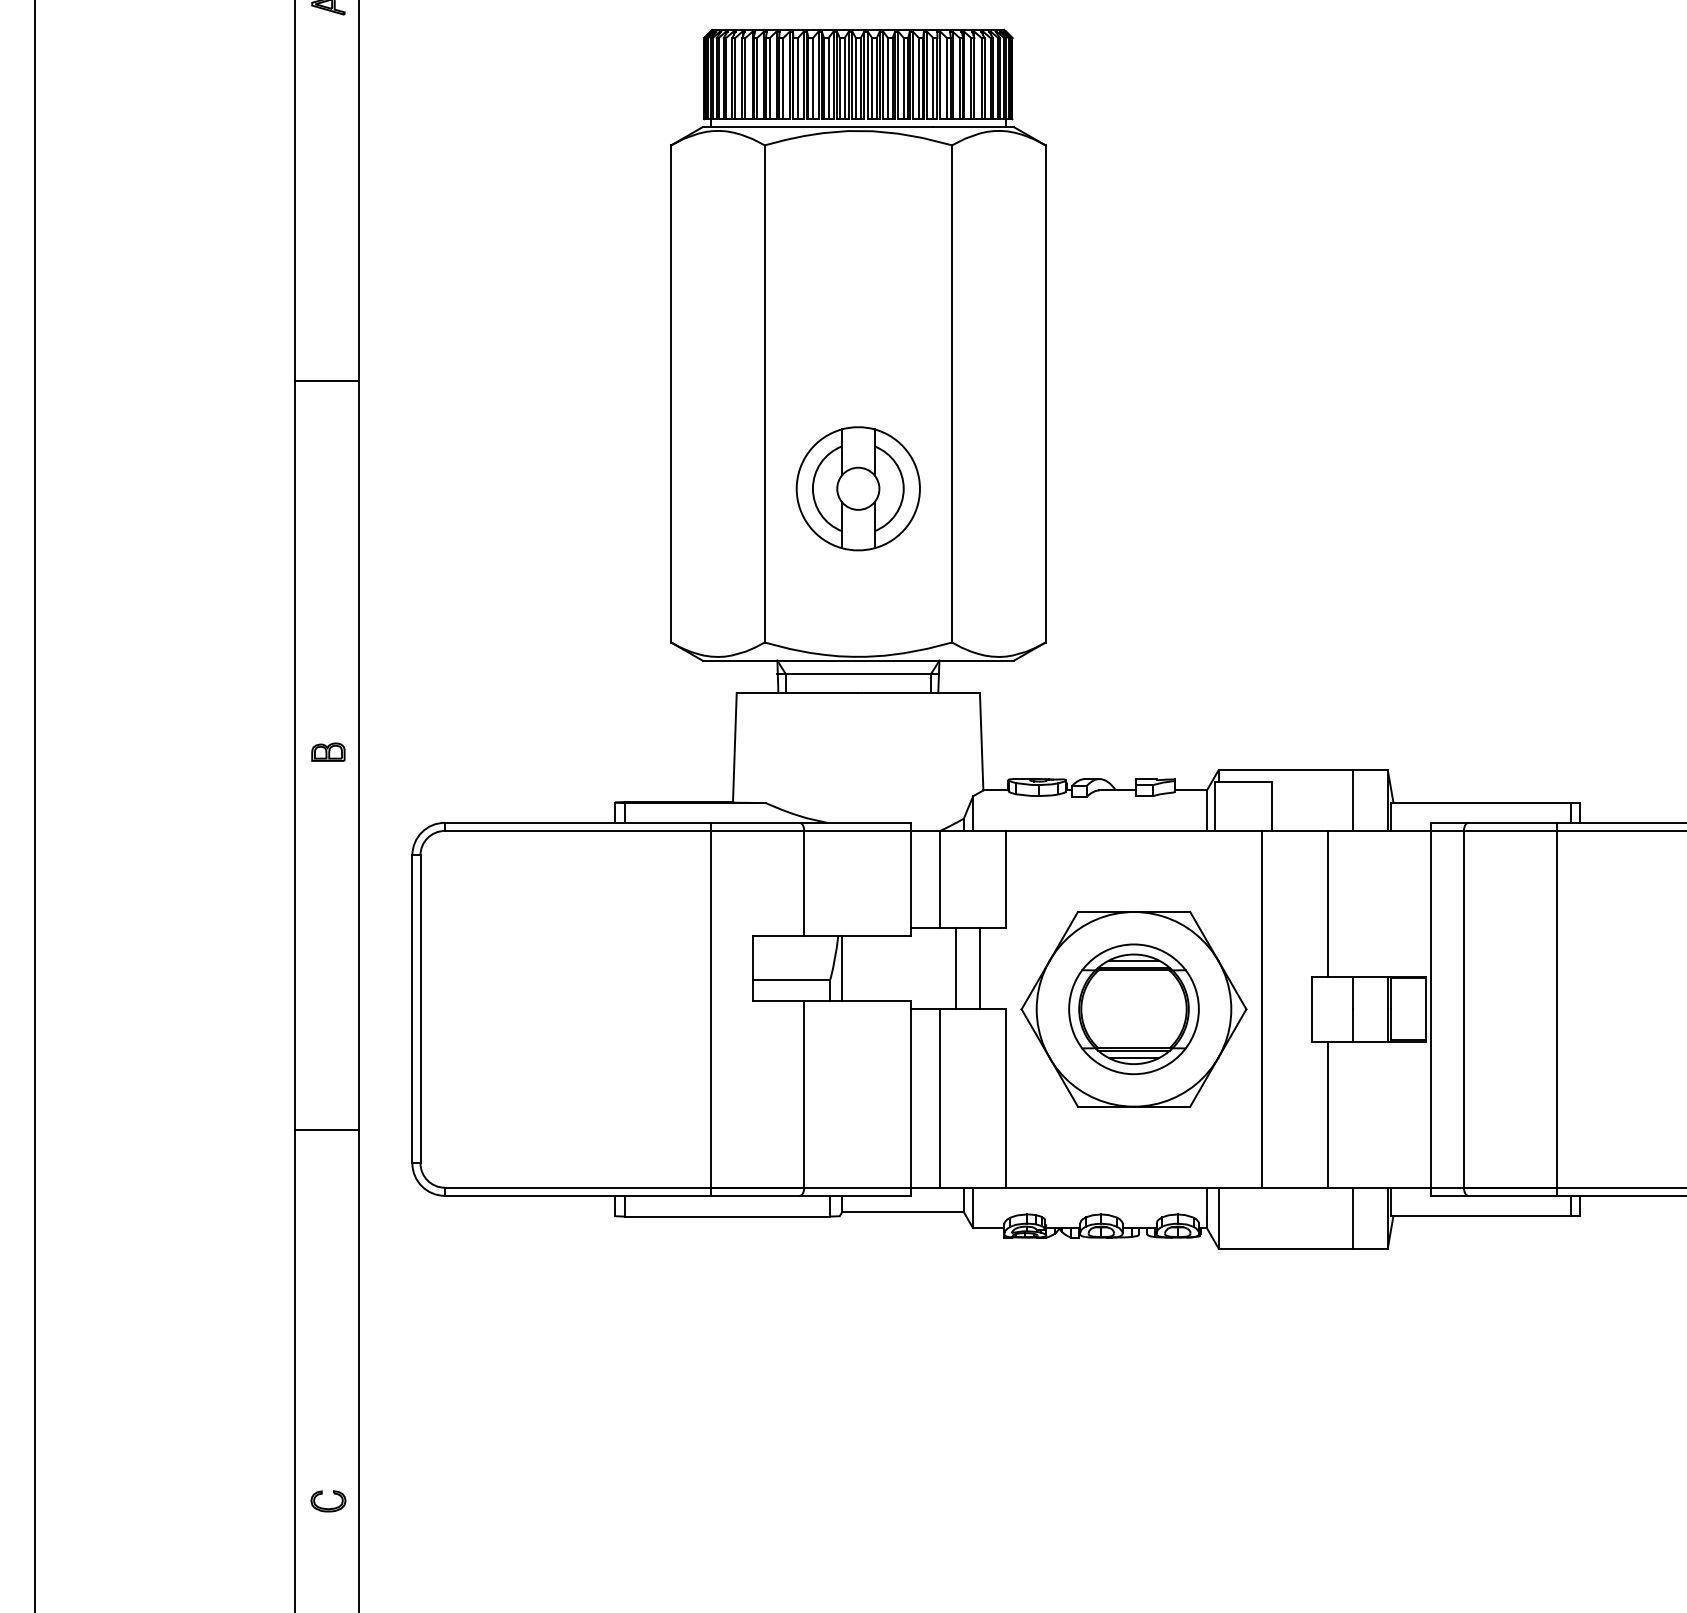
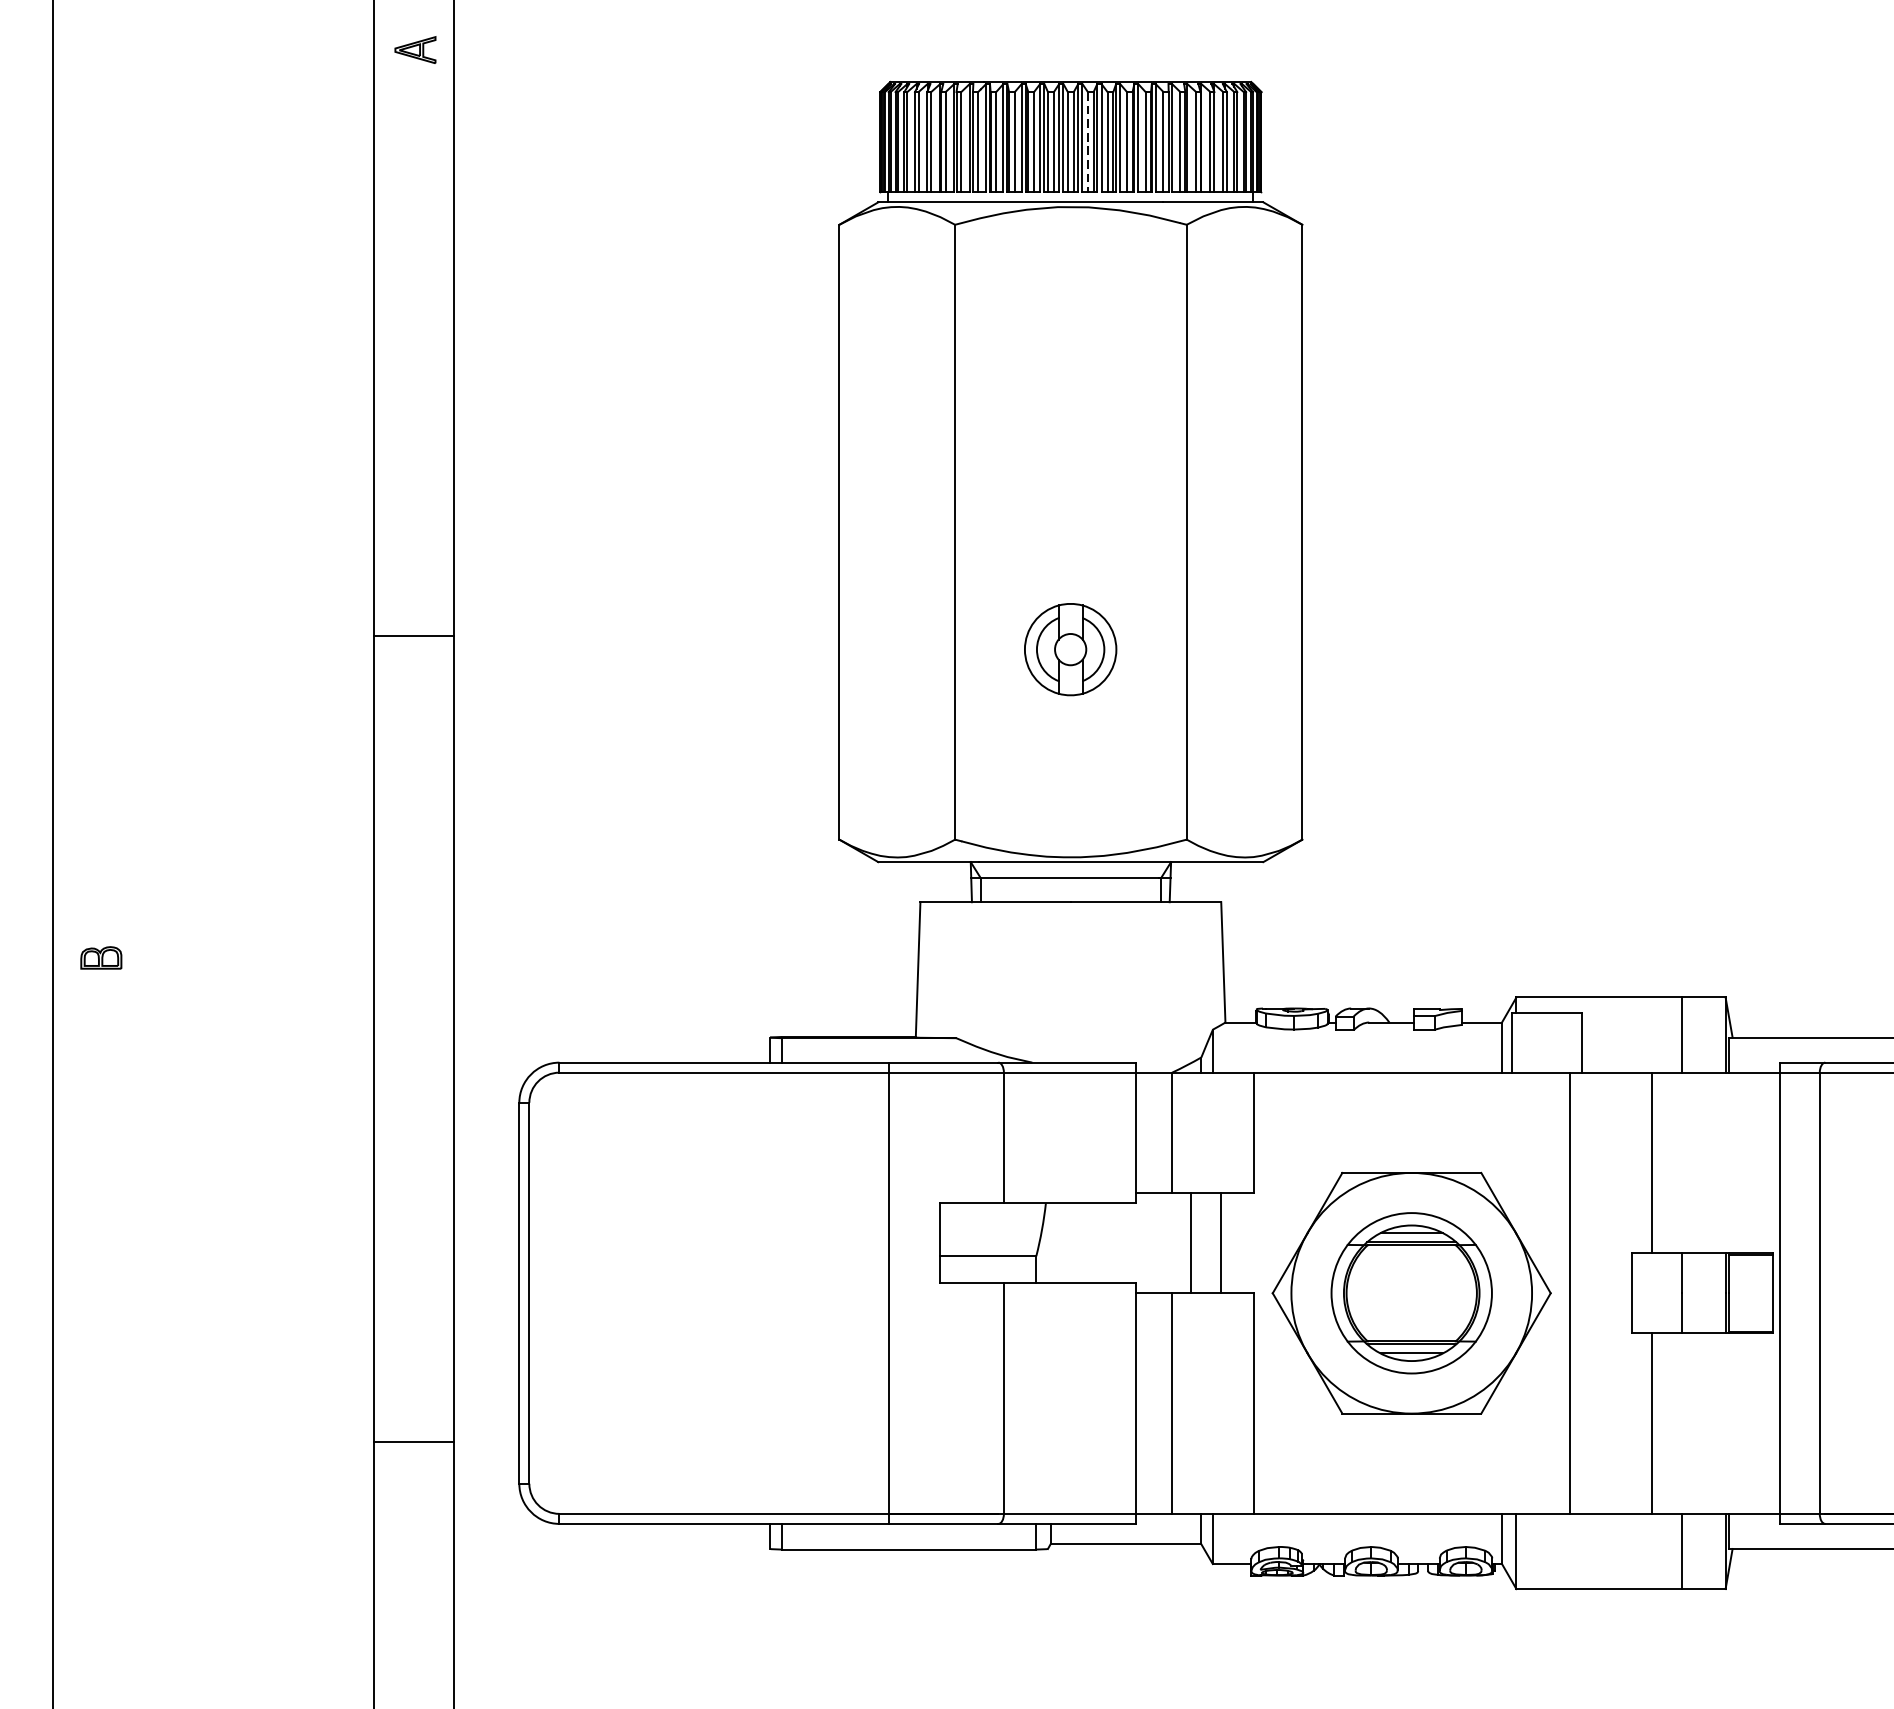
line: (872, 78) -> (1088, 142), solid -> dashed
line: (326, 381) -> (413, 636), moved
part: (857, 488) -> (1069, 649), size x0.6
part: (328, 751) -> (101, 957), moved
line: (842, 968) -> (1051, 1242), removed

